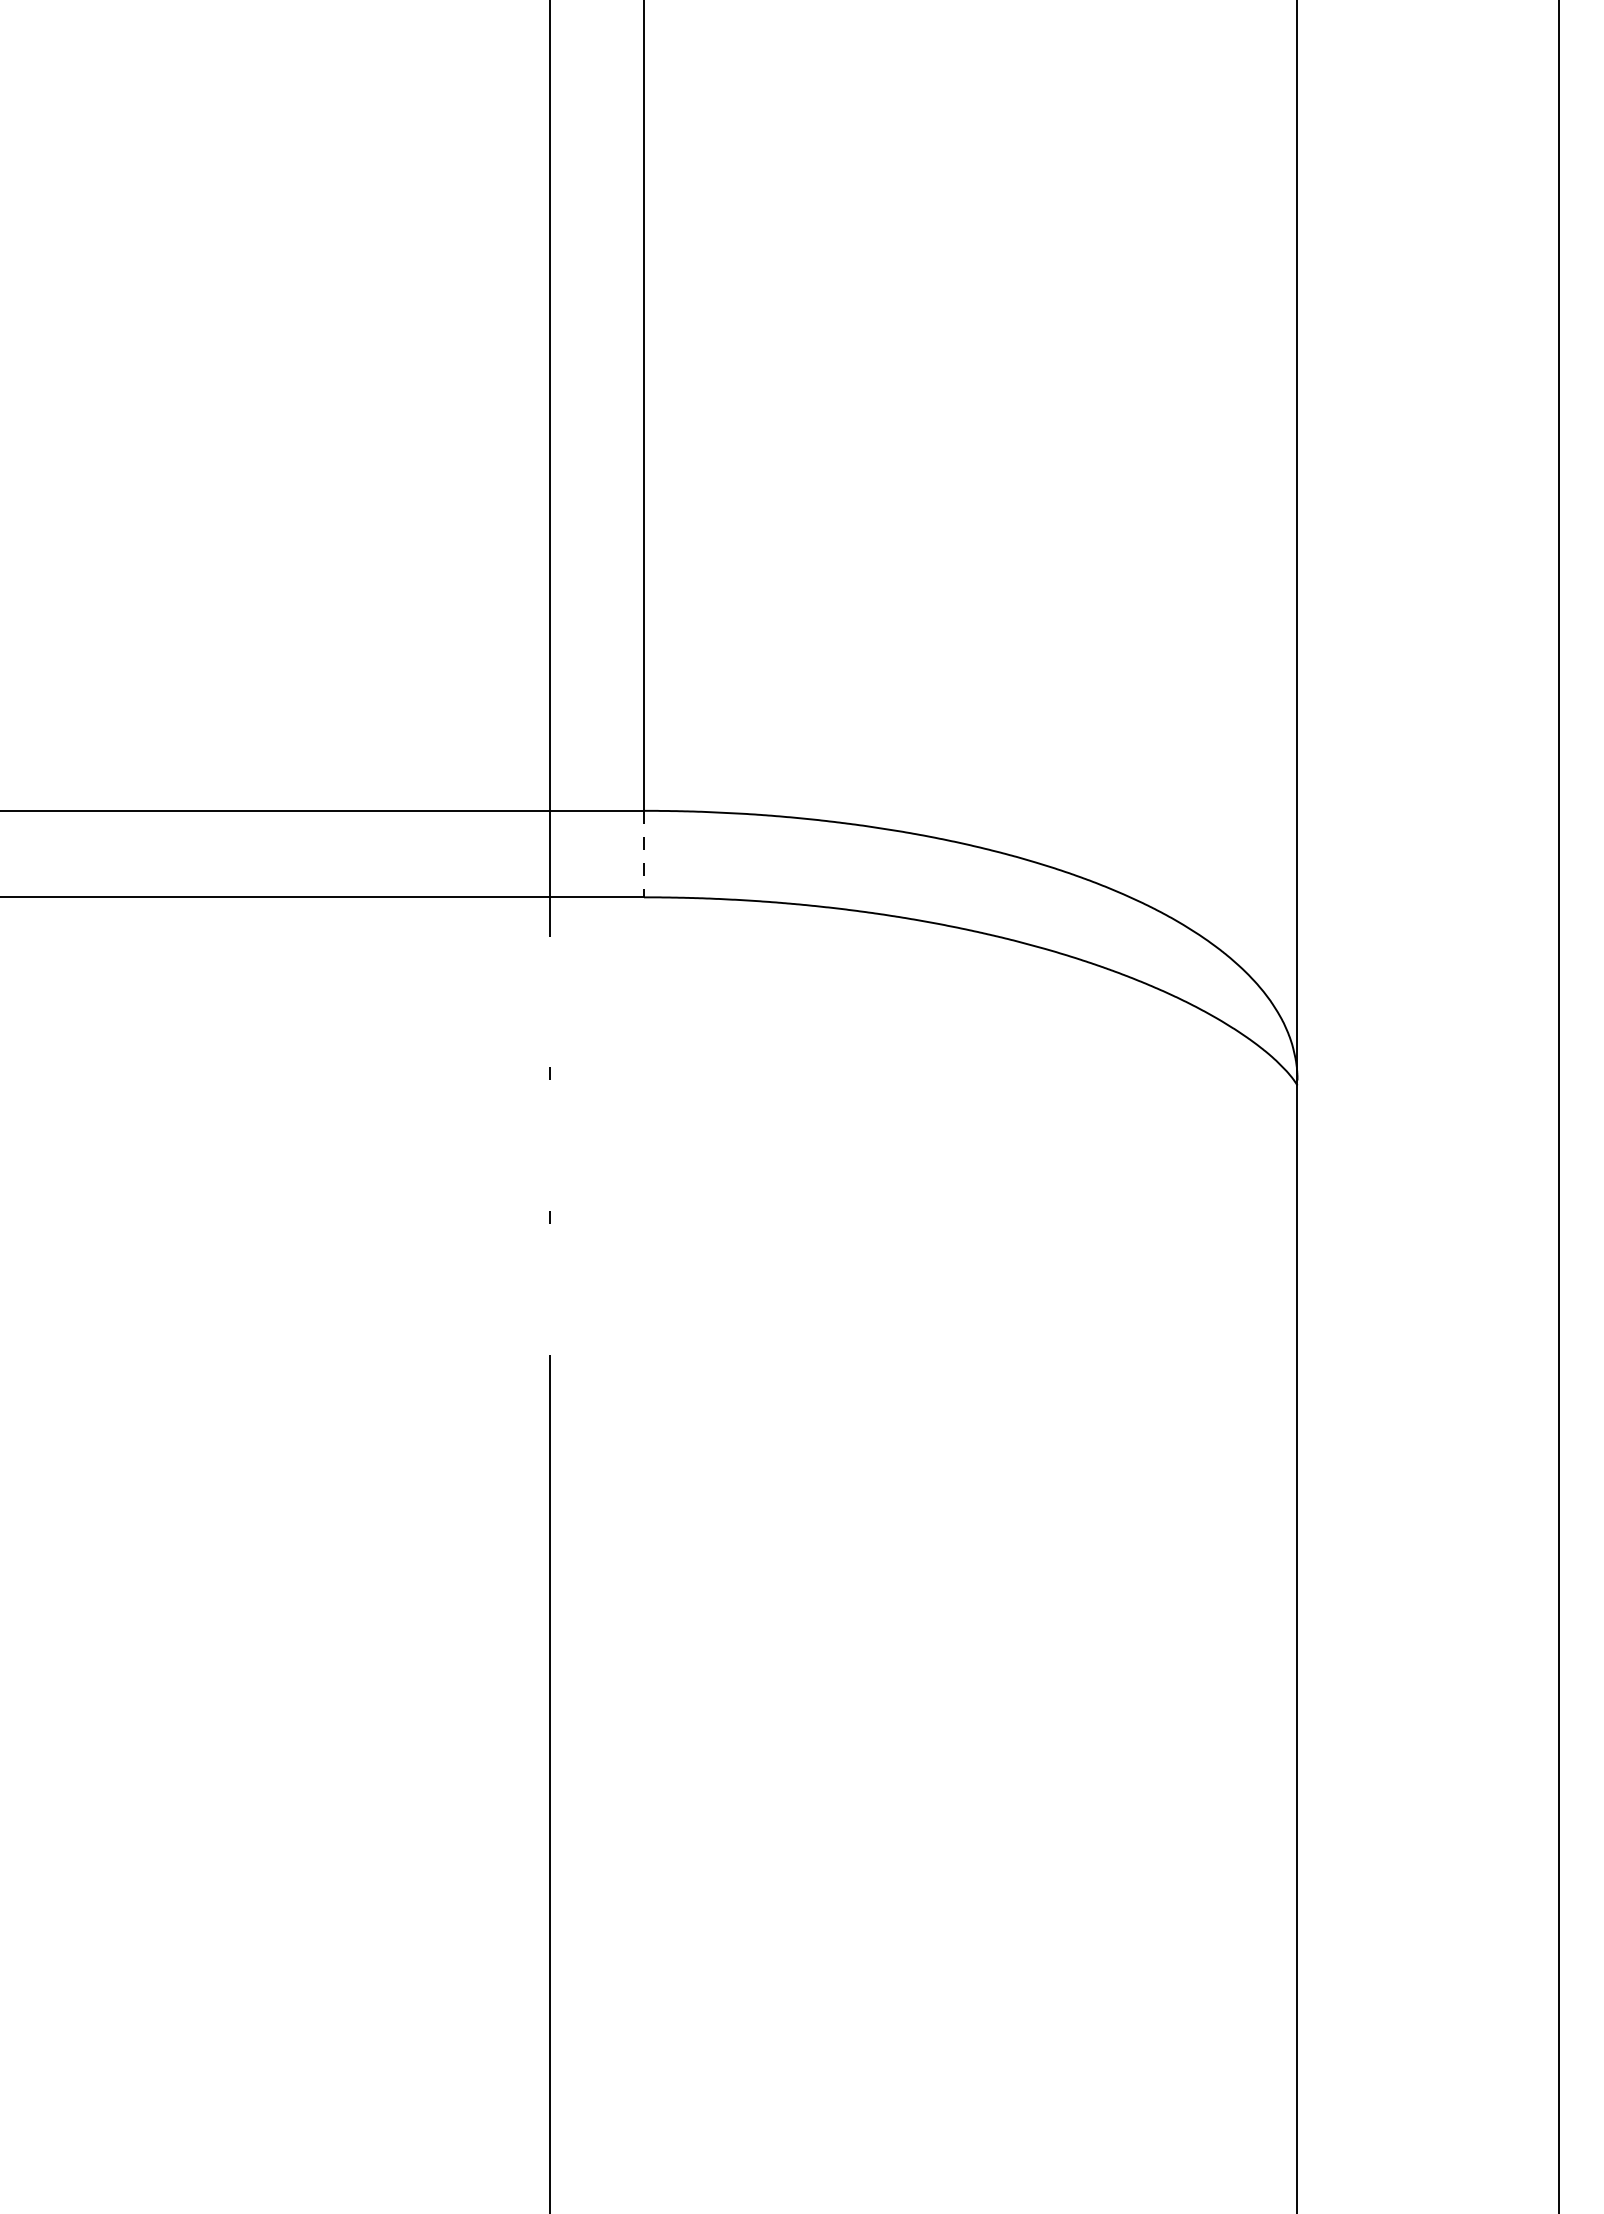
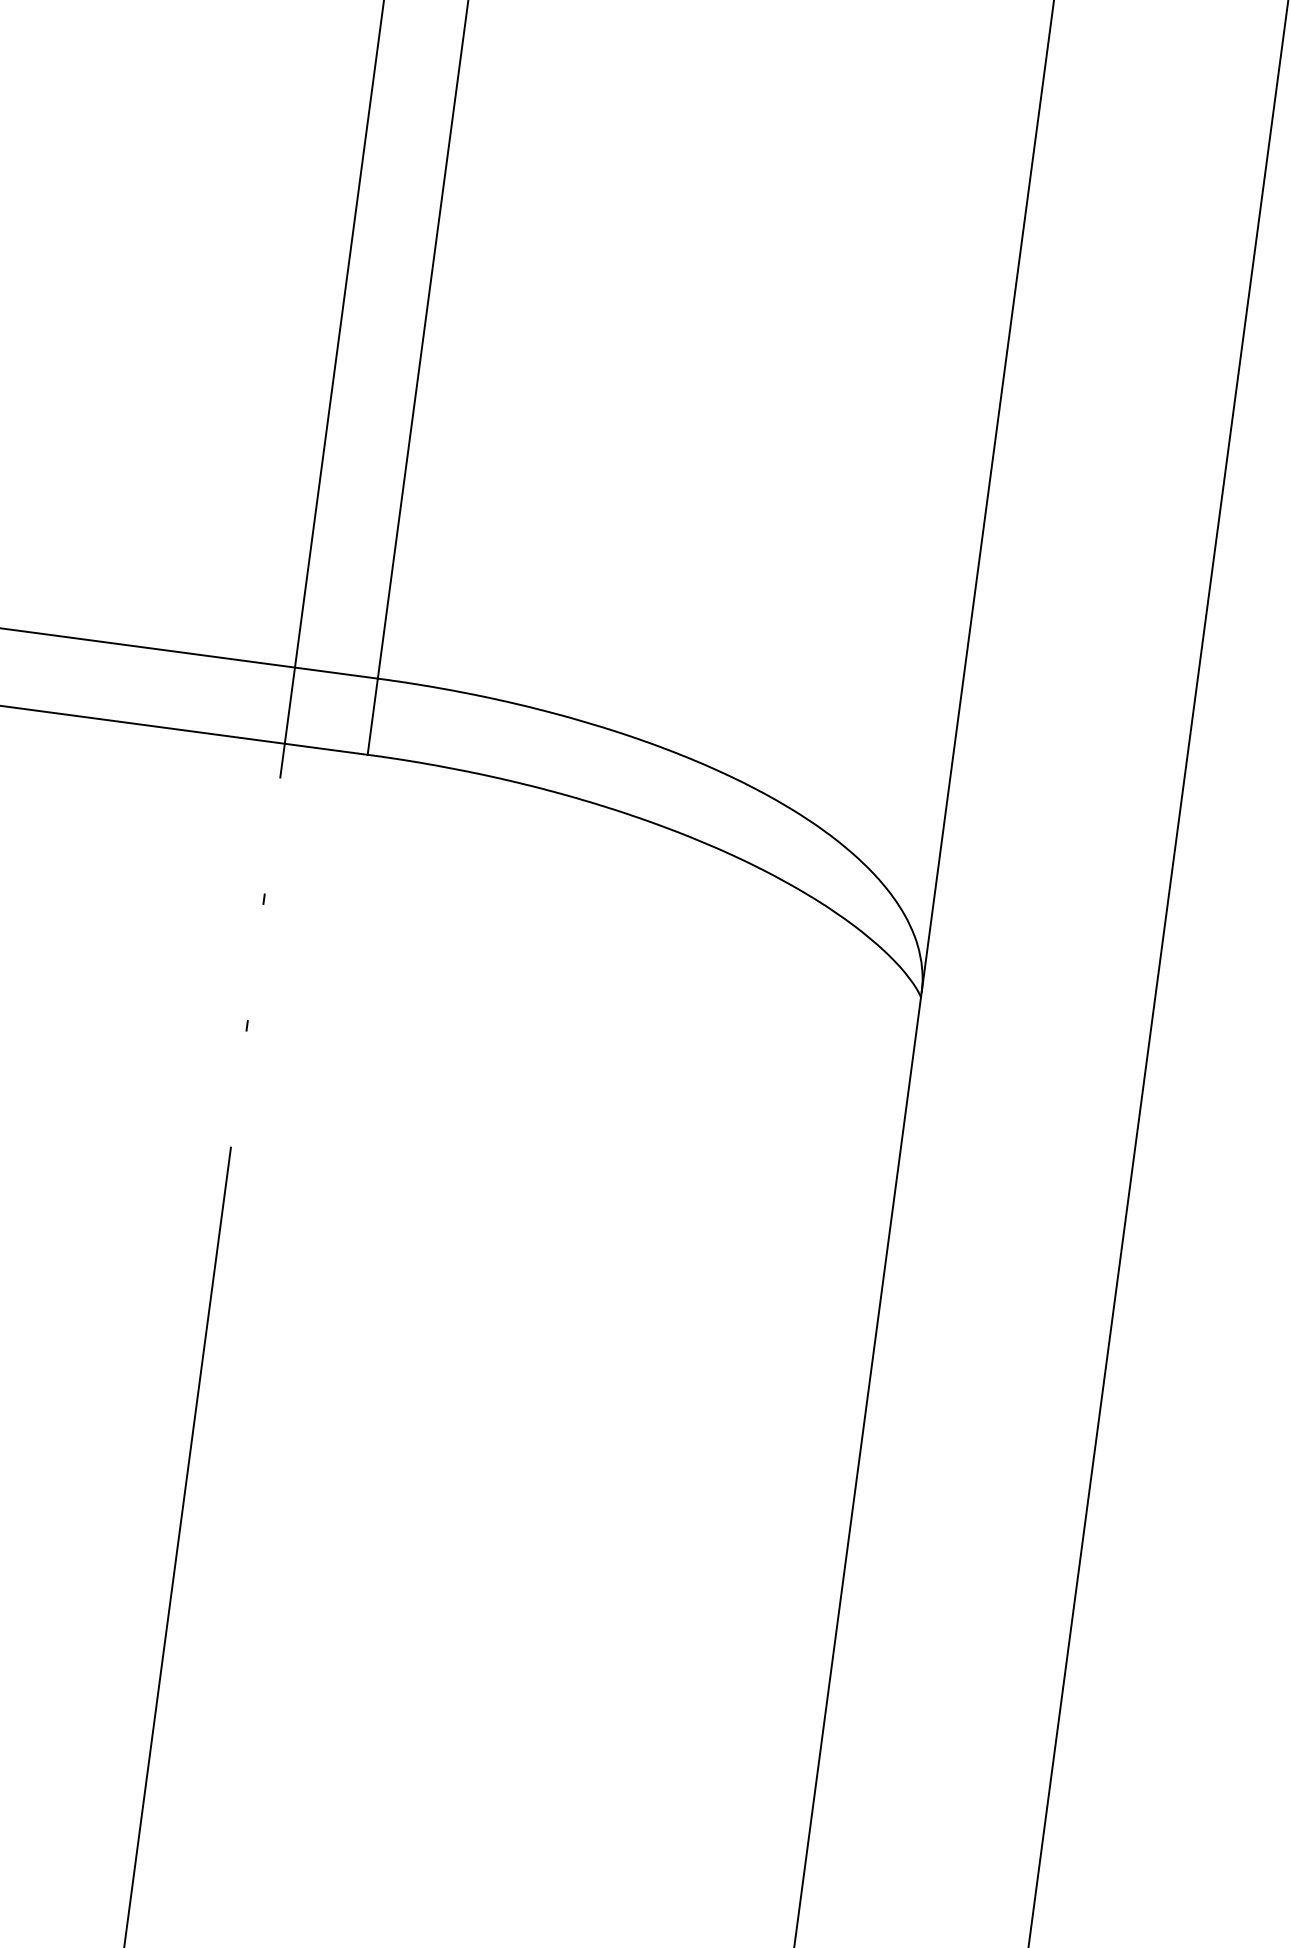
line: (643, 854) -> (372, 717), dashed -> solid

